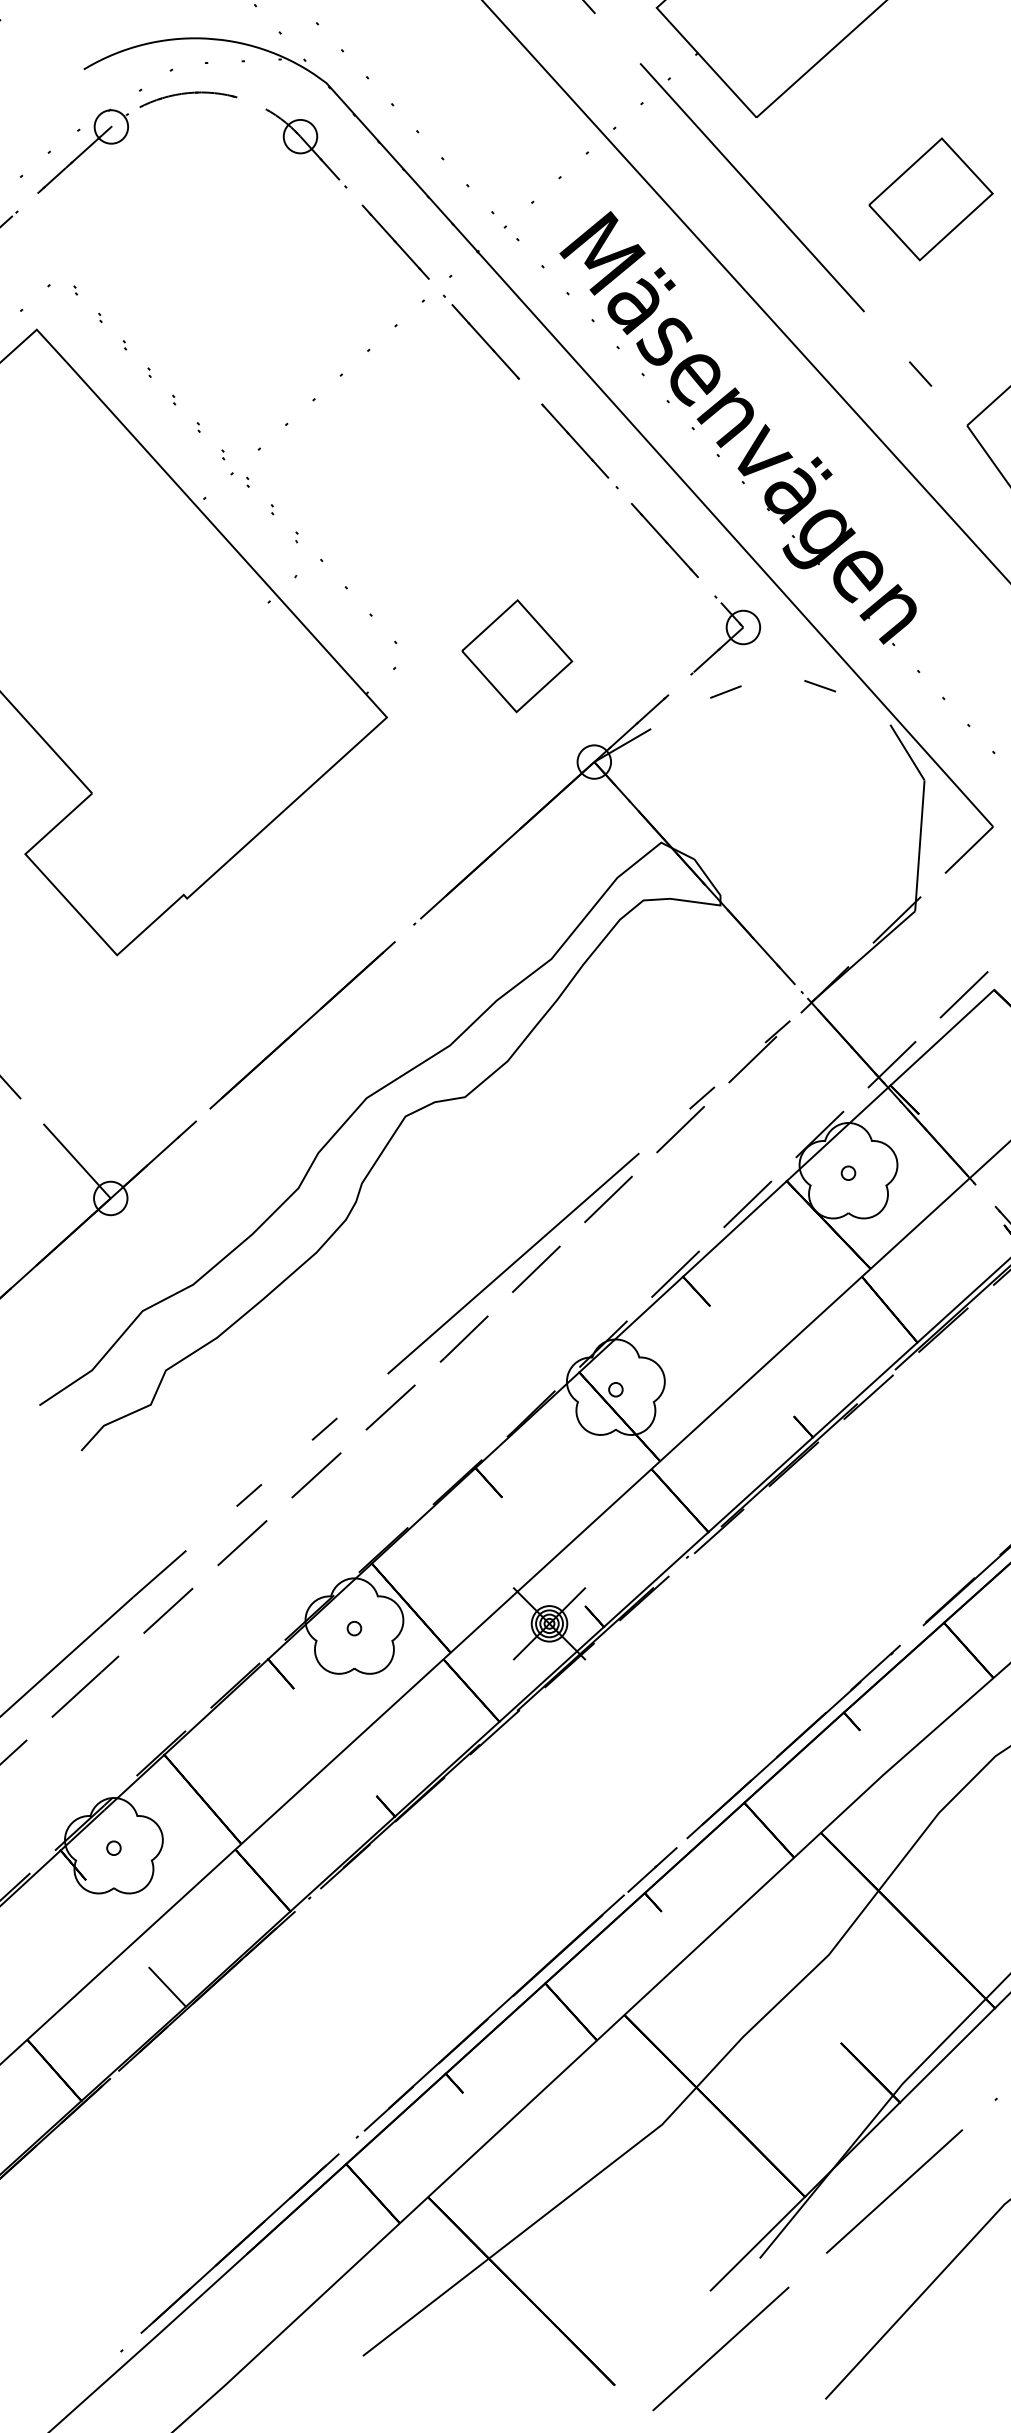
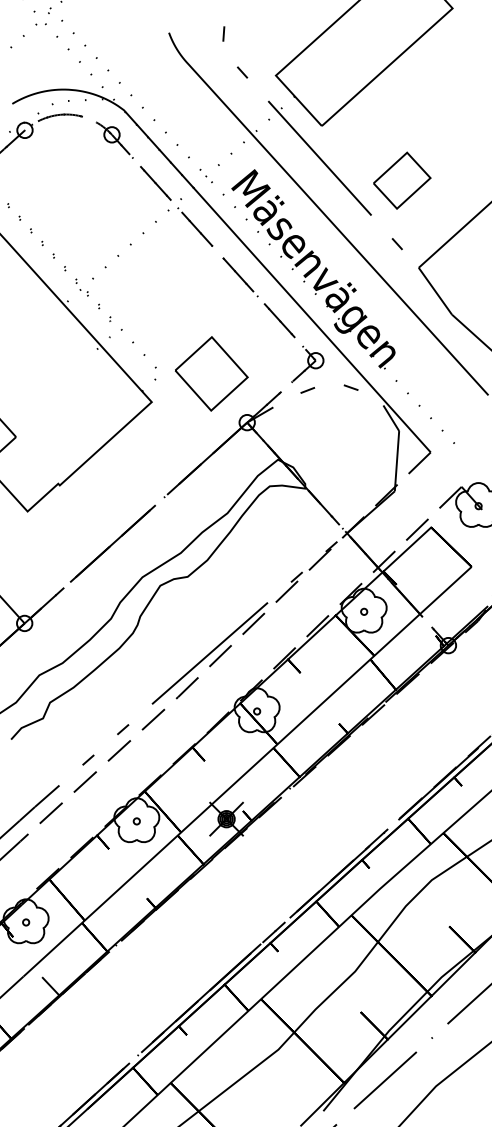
part: (931, 198) -> (402, 180), moved
part: (516, 655) -> (211, 373), size x1.43

